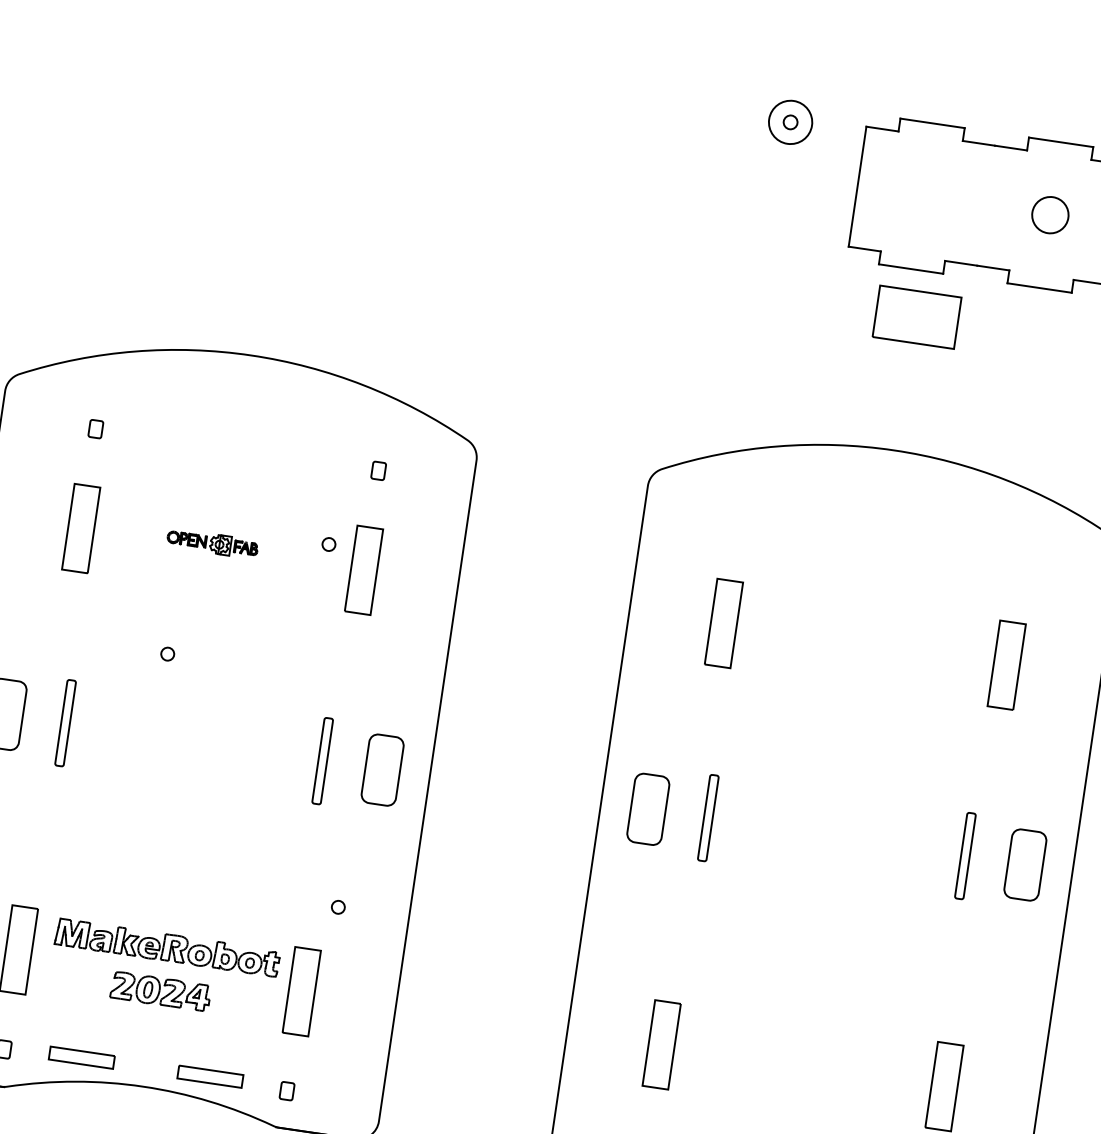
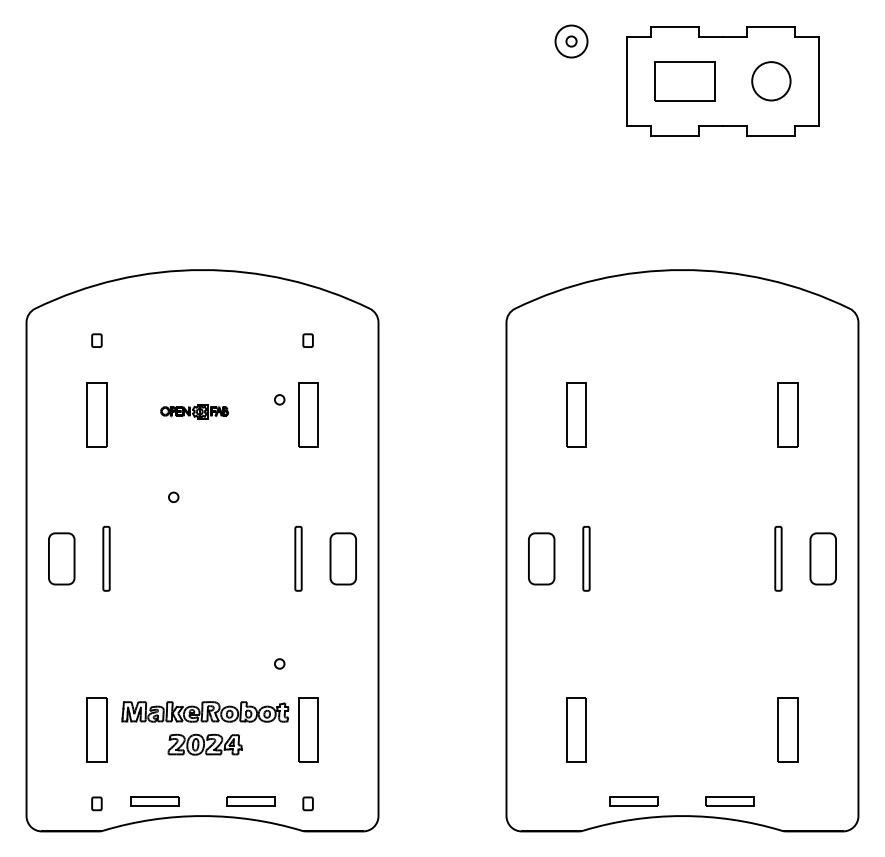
circle: (1050, 215) -> (771, 81), size x1.43
part: (916, 317) -> (684, 81), moved
circle: (338, 906) -> (279, 663), moved

